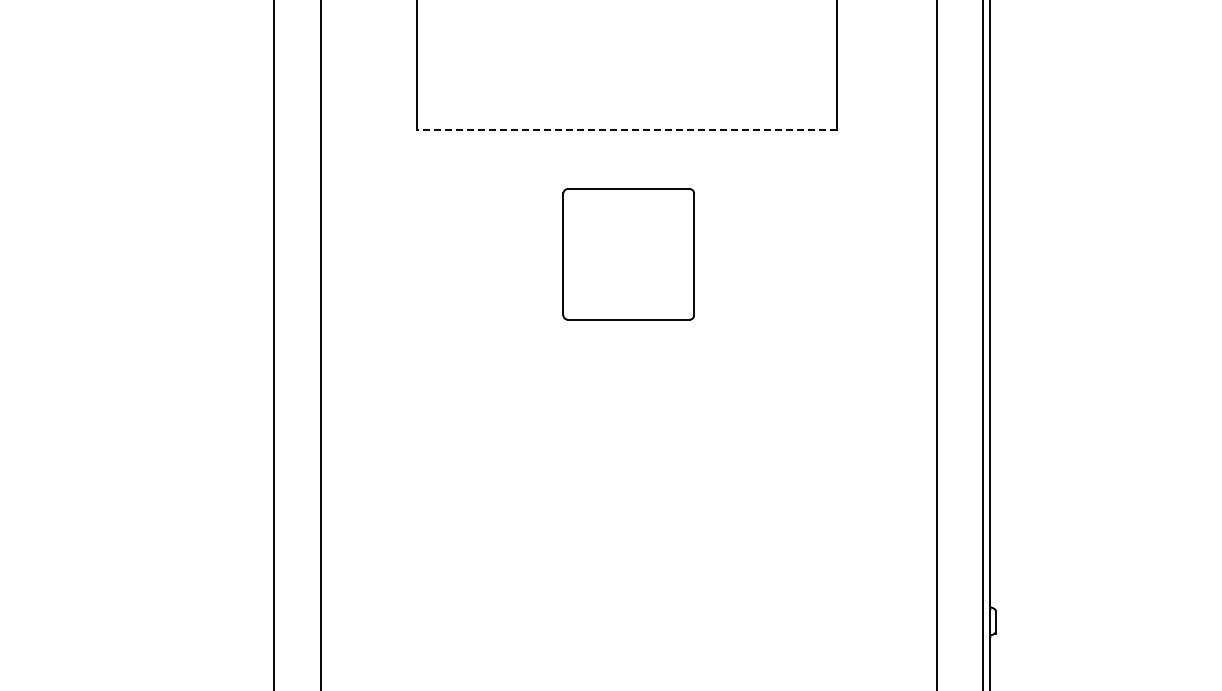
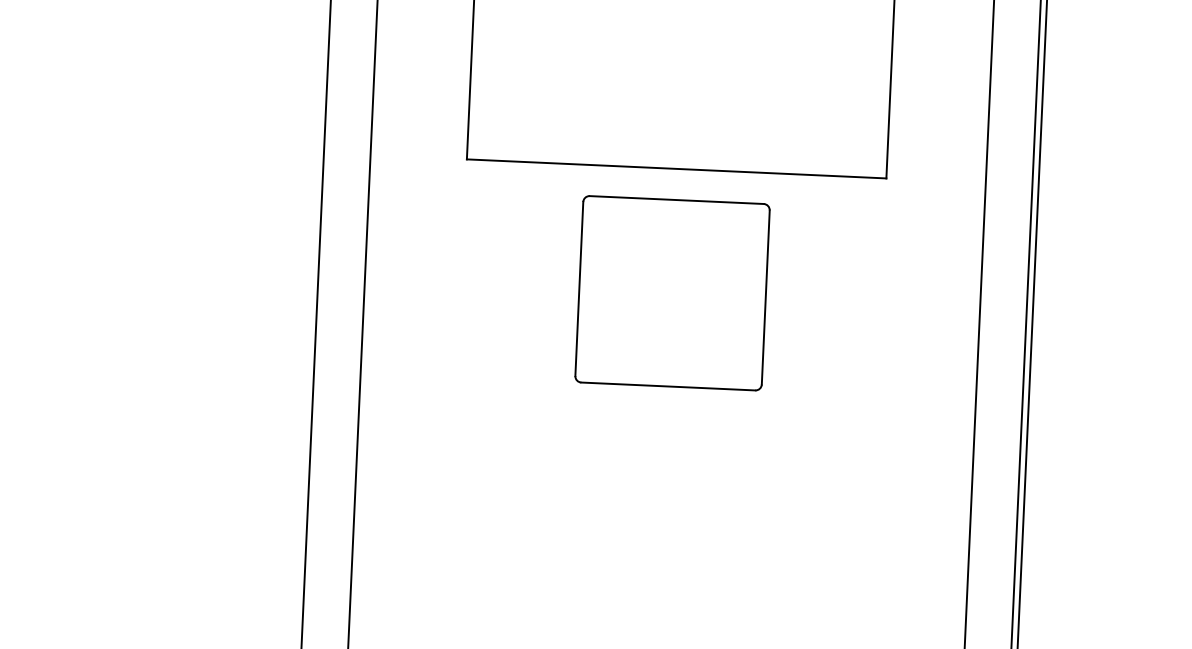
line: (627, 129) -> (676, 168), dashed -> solid
part: (628, 254) -> (672, 293), size x1.43

